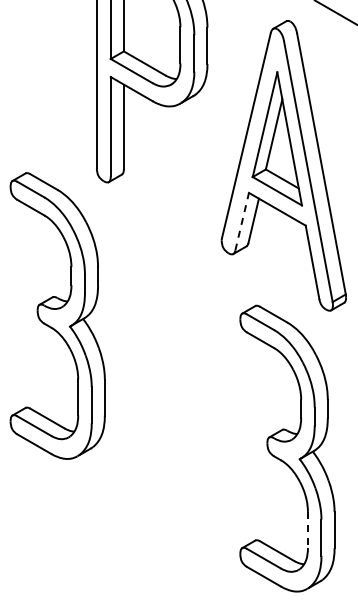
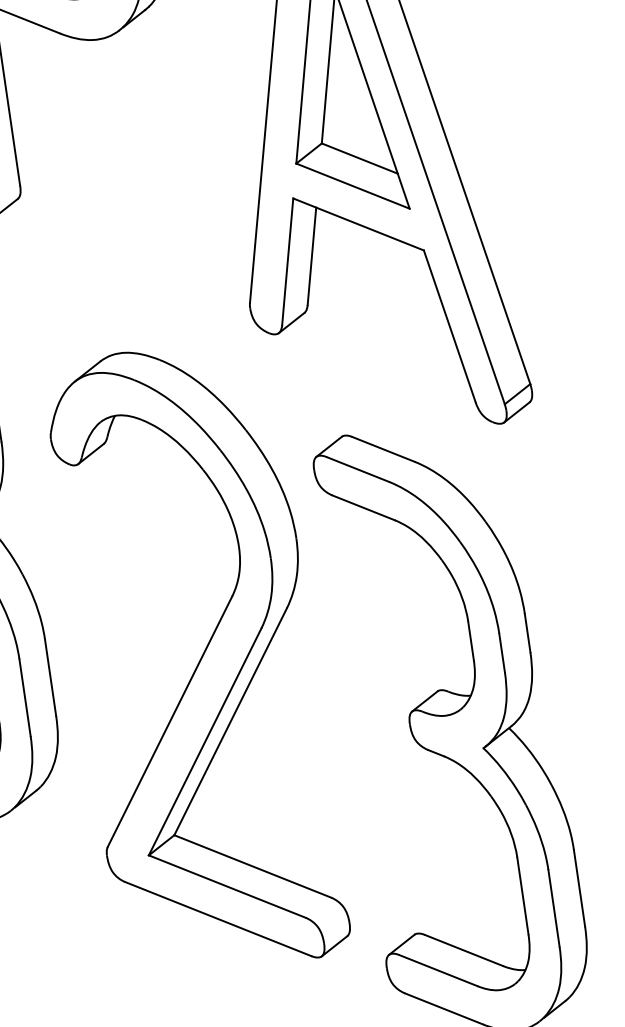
line: (242, 221) -> (288, 261), dashed -> solid
part: (173, 398) -> (196, 658), added
line: (307, 530) -> (522, 897), dashed -> solid

